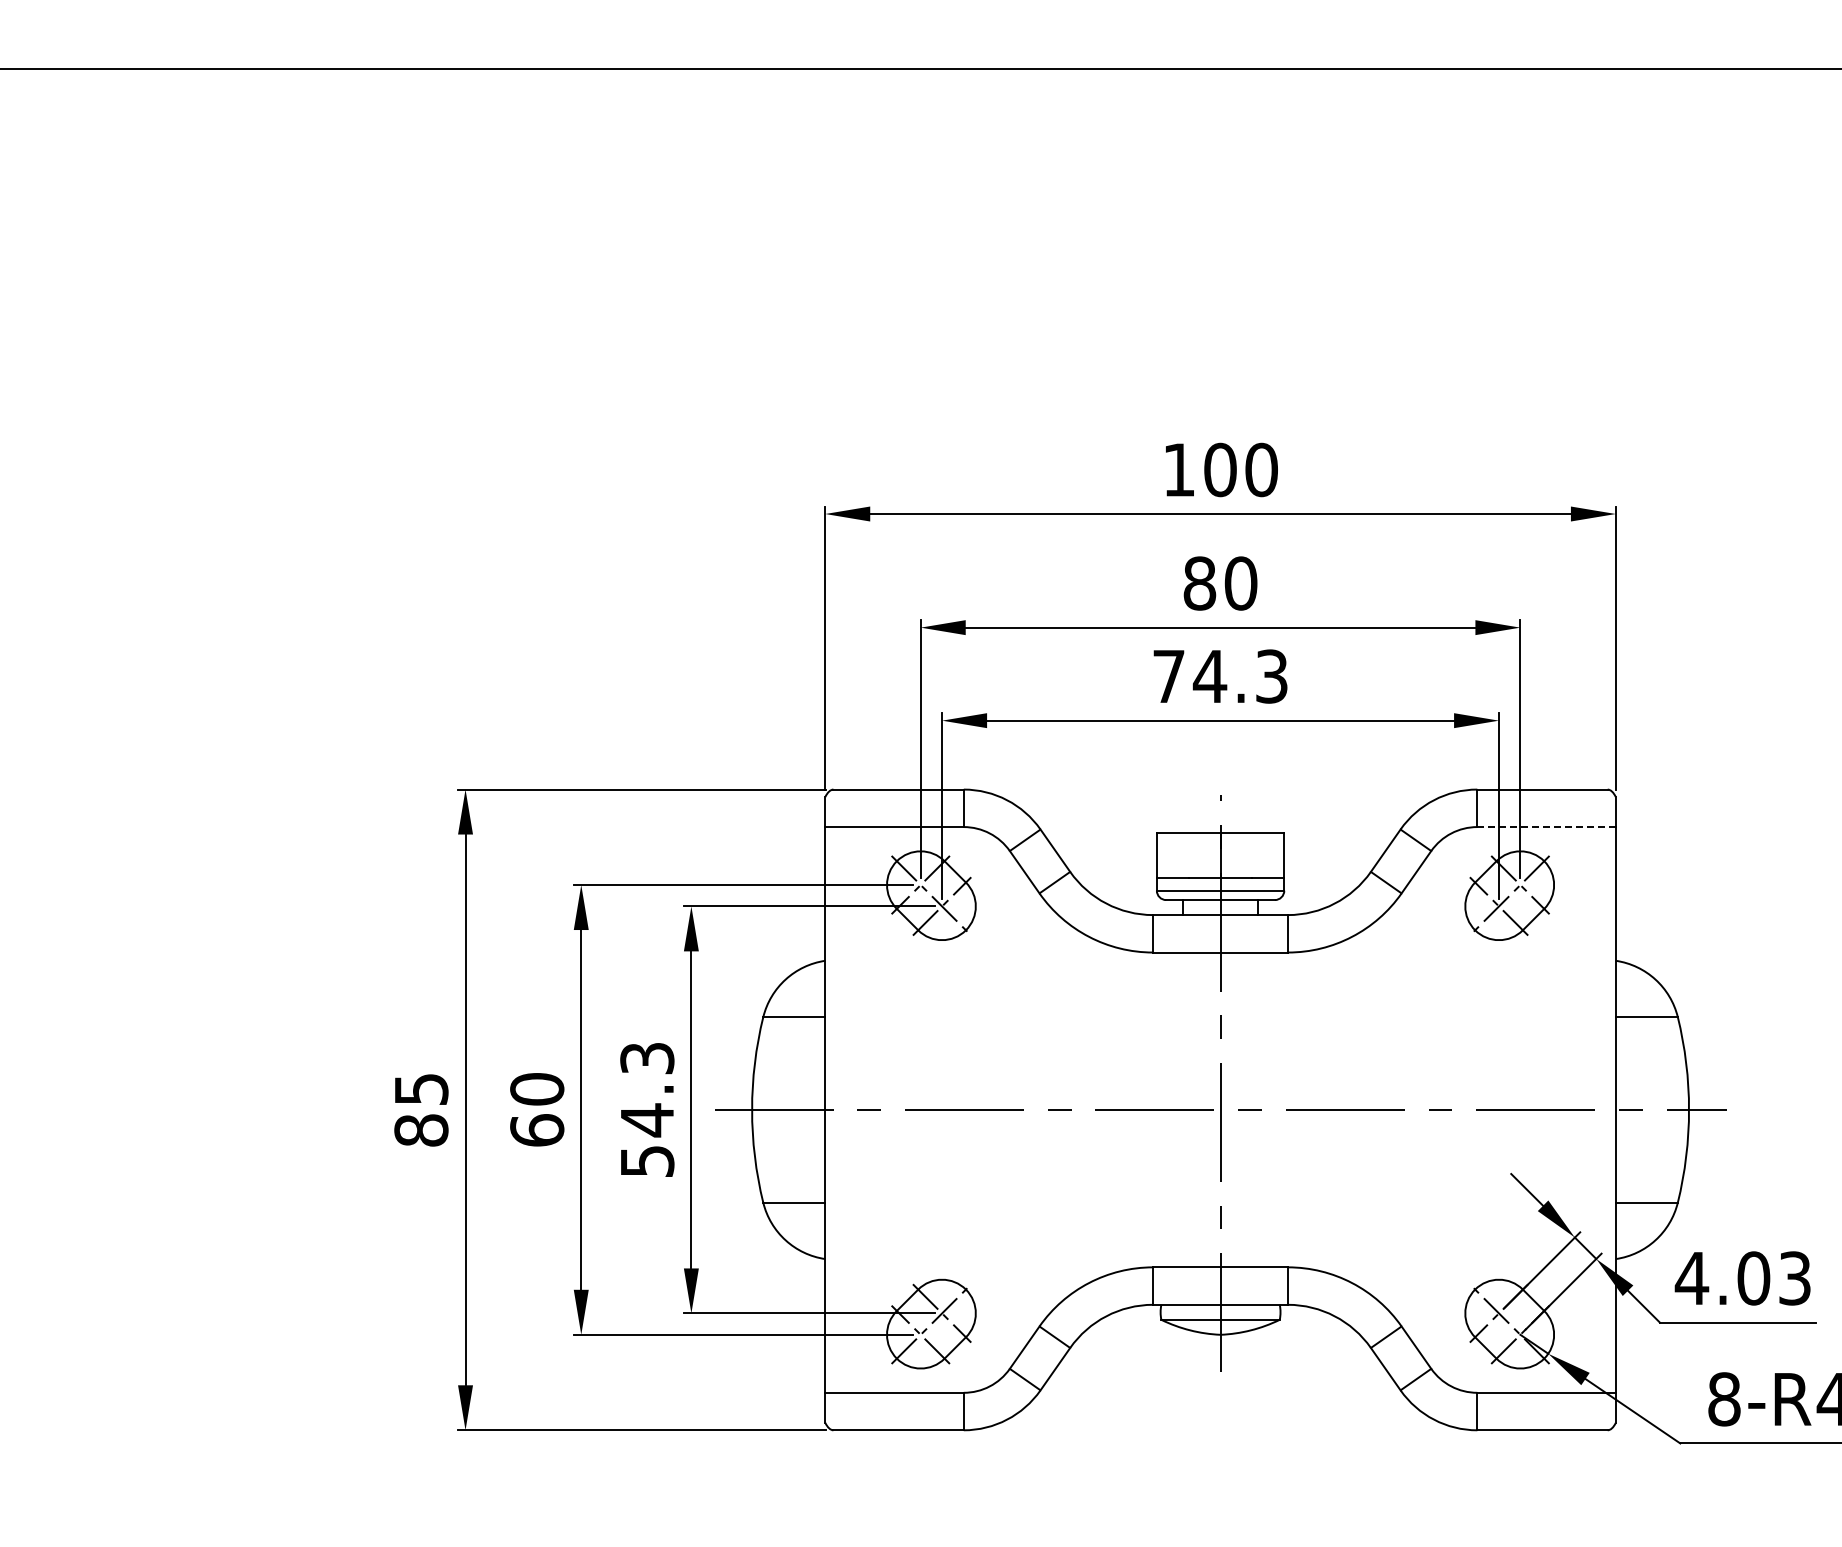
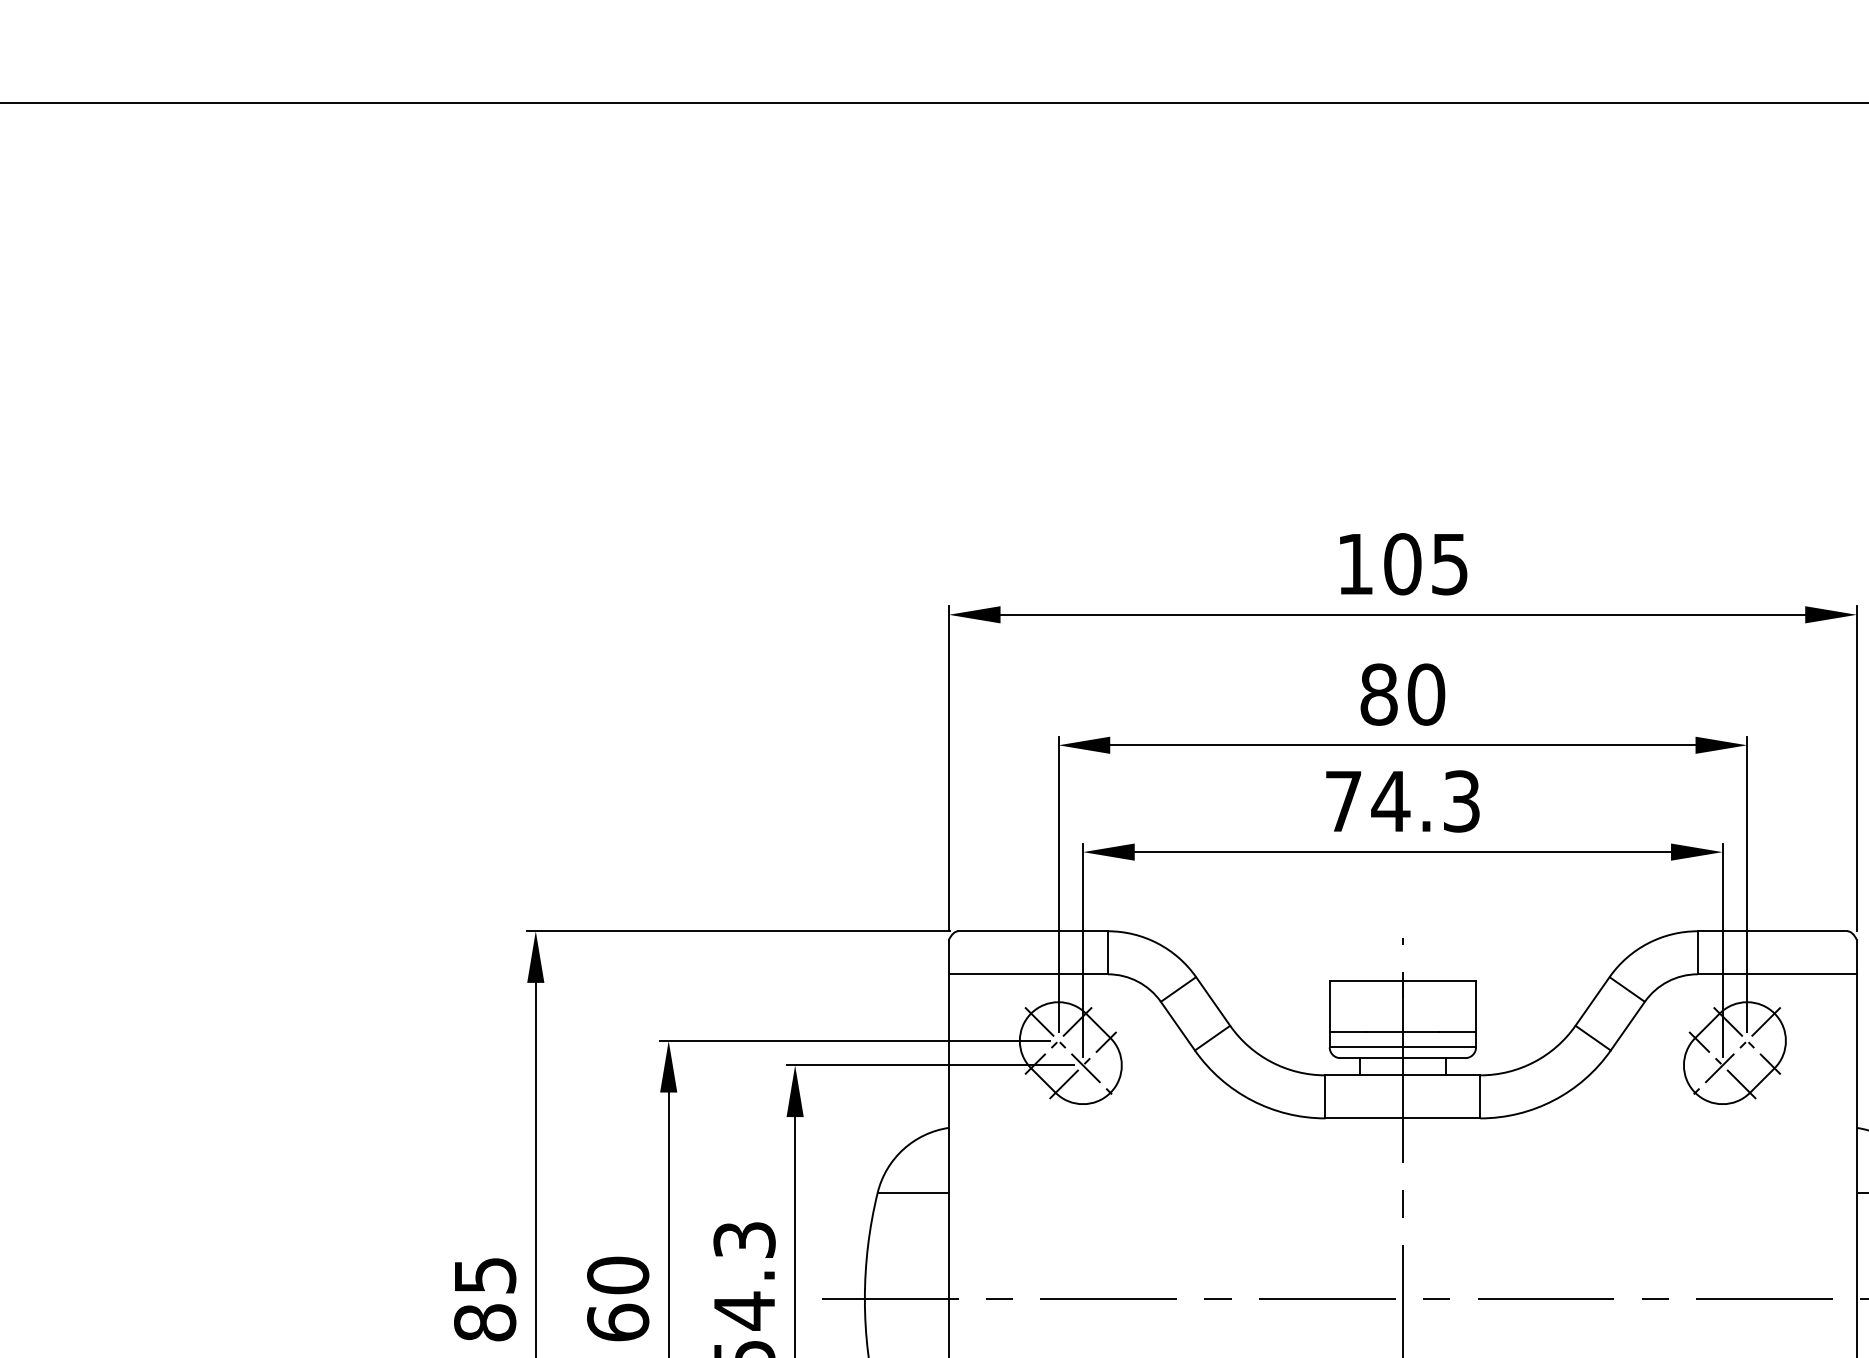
text: (1261, 469) -> (1449, 563), 100 -> 105
line: (1546, 827) -> (1777, 974), dashed -> solid

